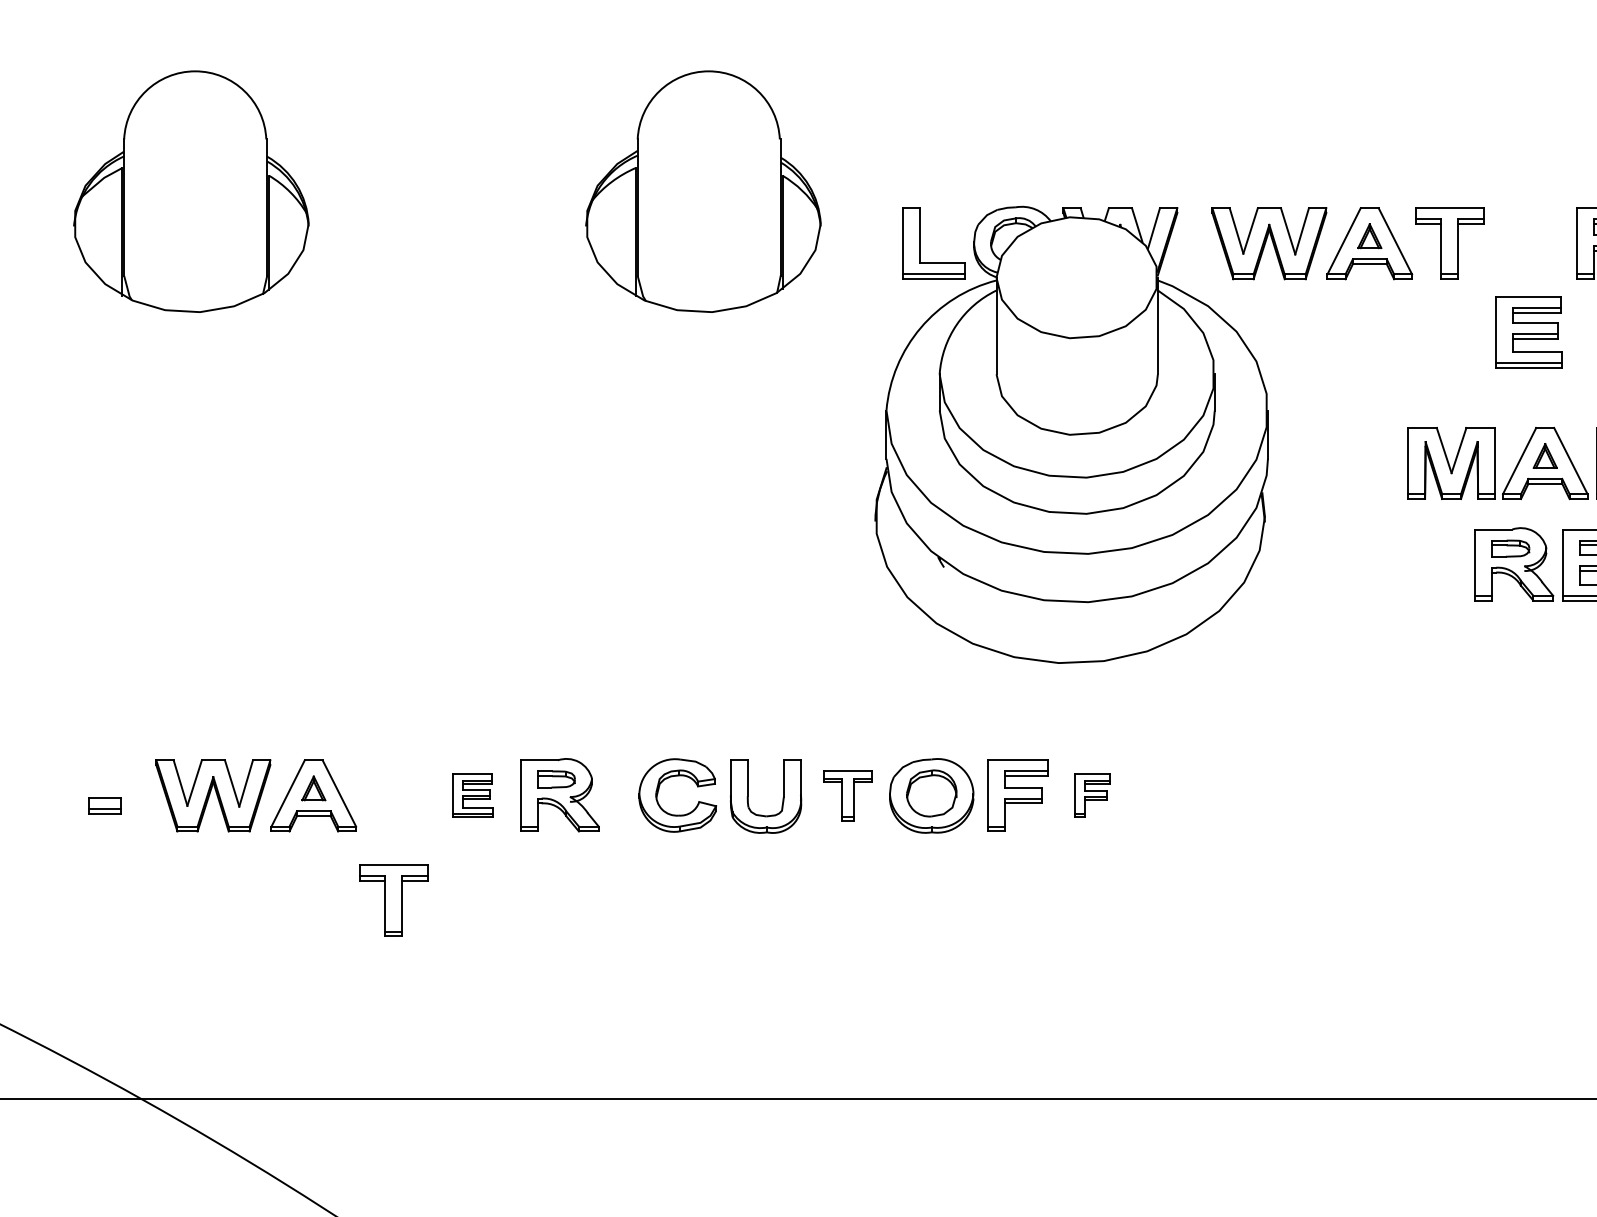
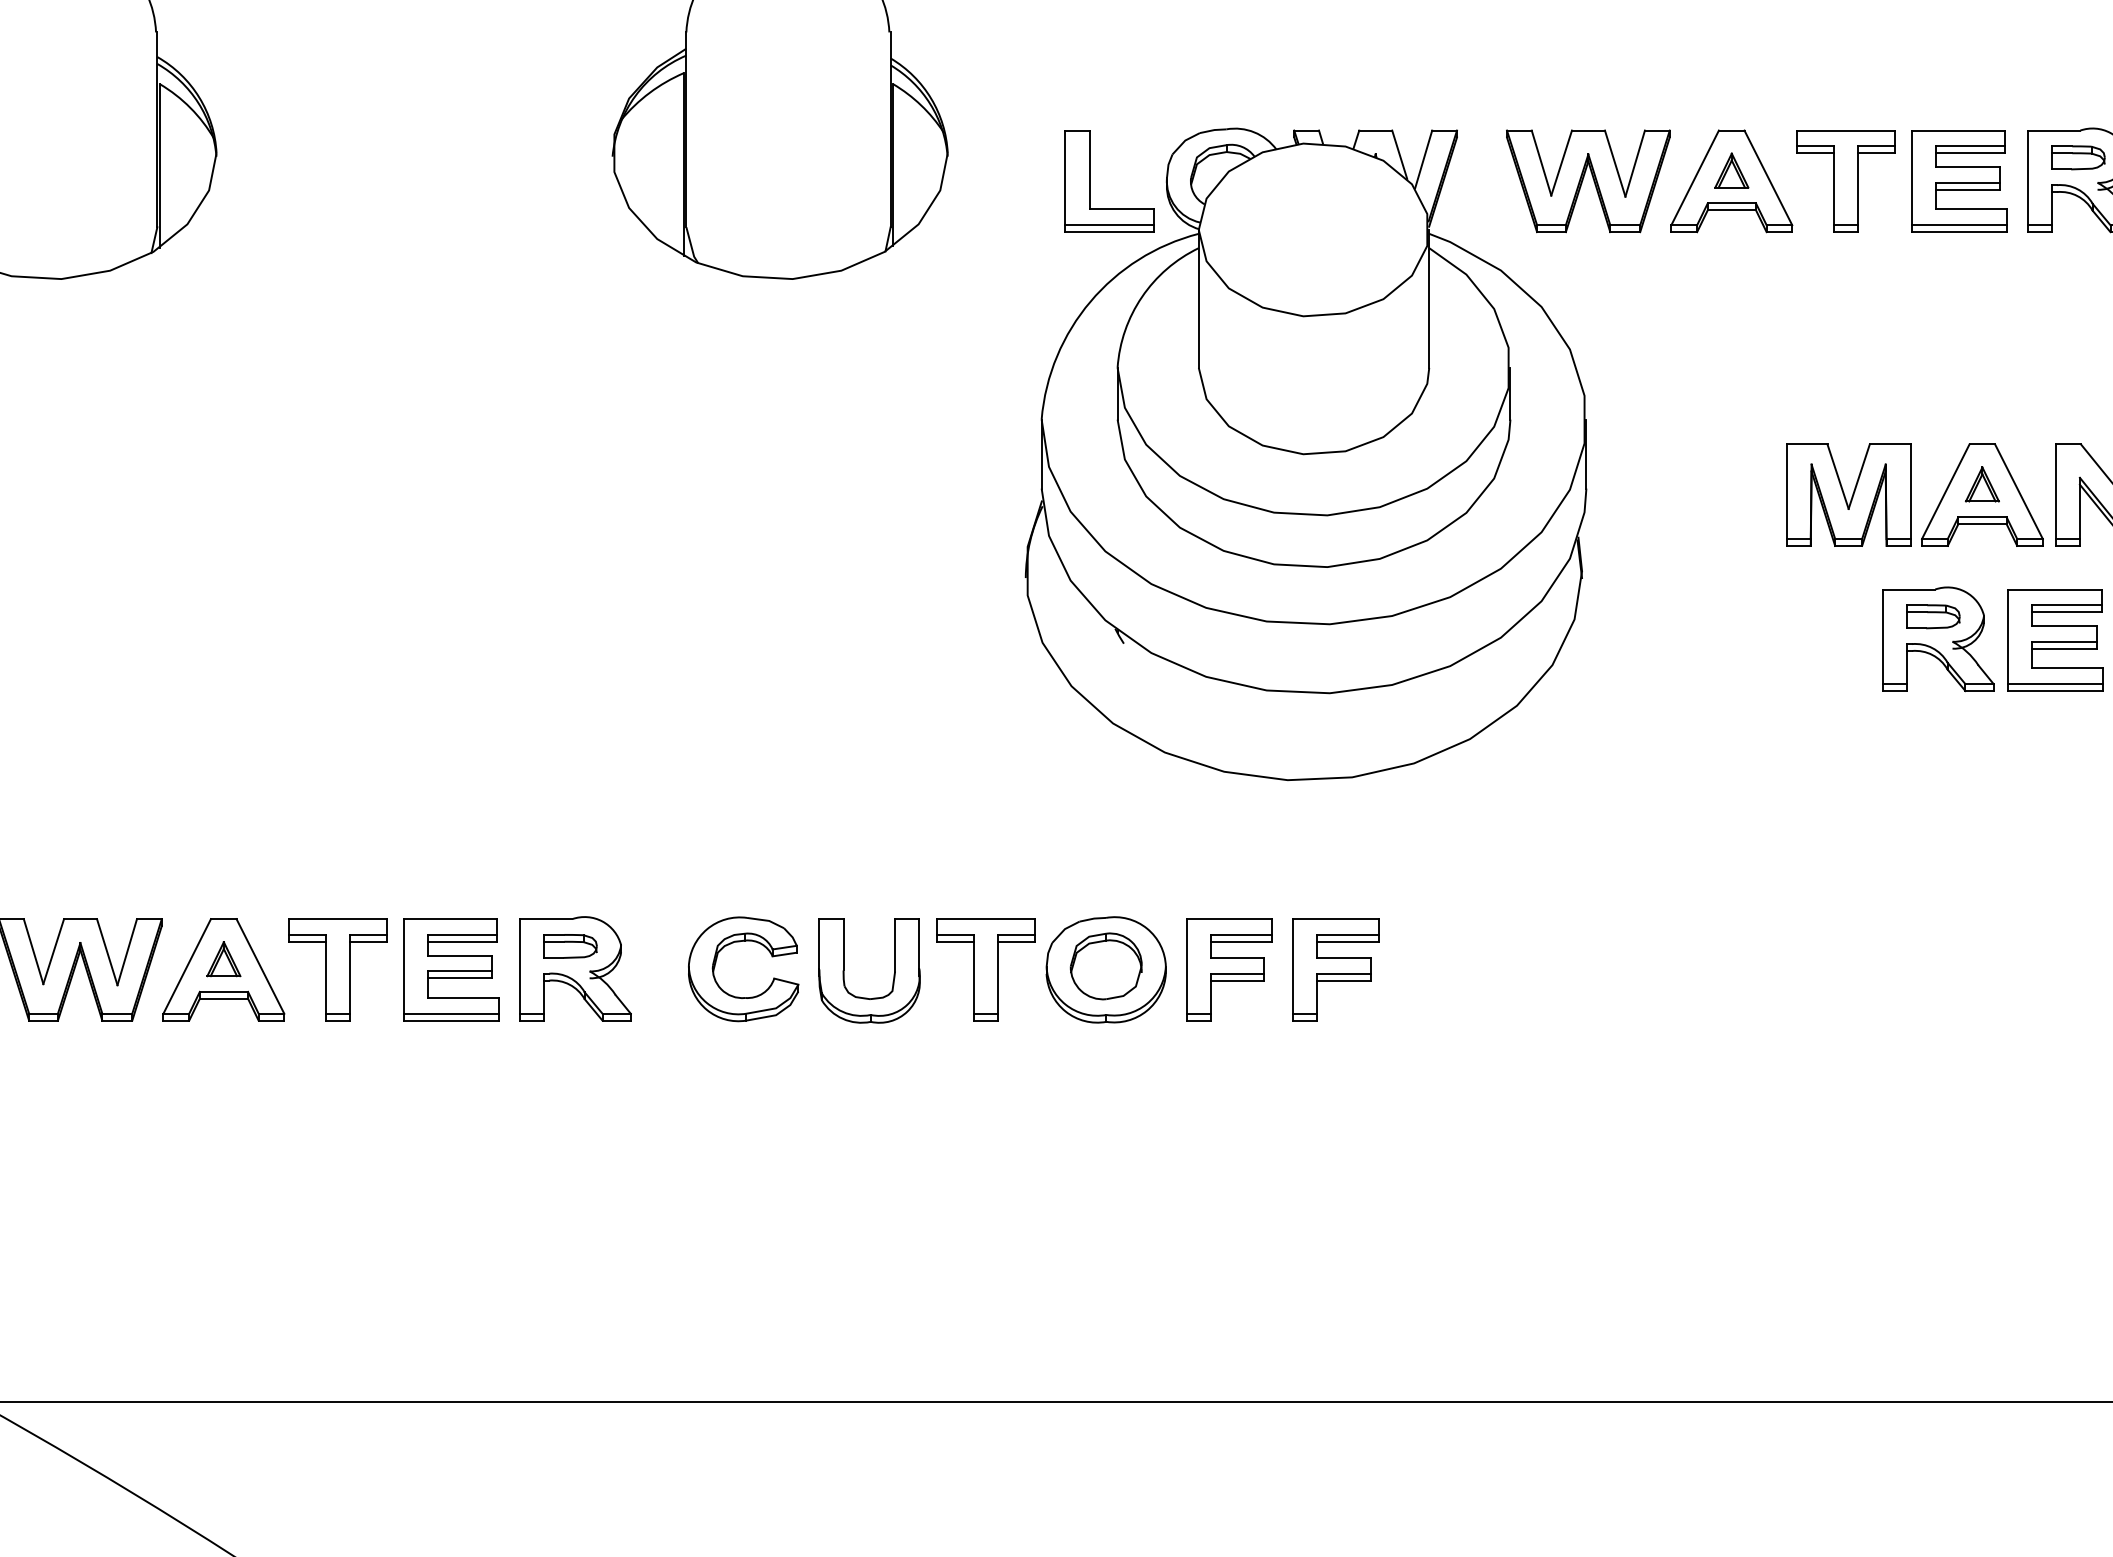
part: (1528, 332) -> (1958, 181), moved
part: (472, 795) -> (450, 969), size x1.67
part: (847, 795) -> (985, 969), size x1.43
part: (1092, 795) -> (1335, 969), size x1.67
part: (393, 900) -> (337, 969), moved

